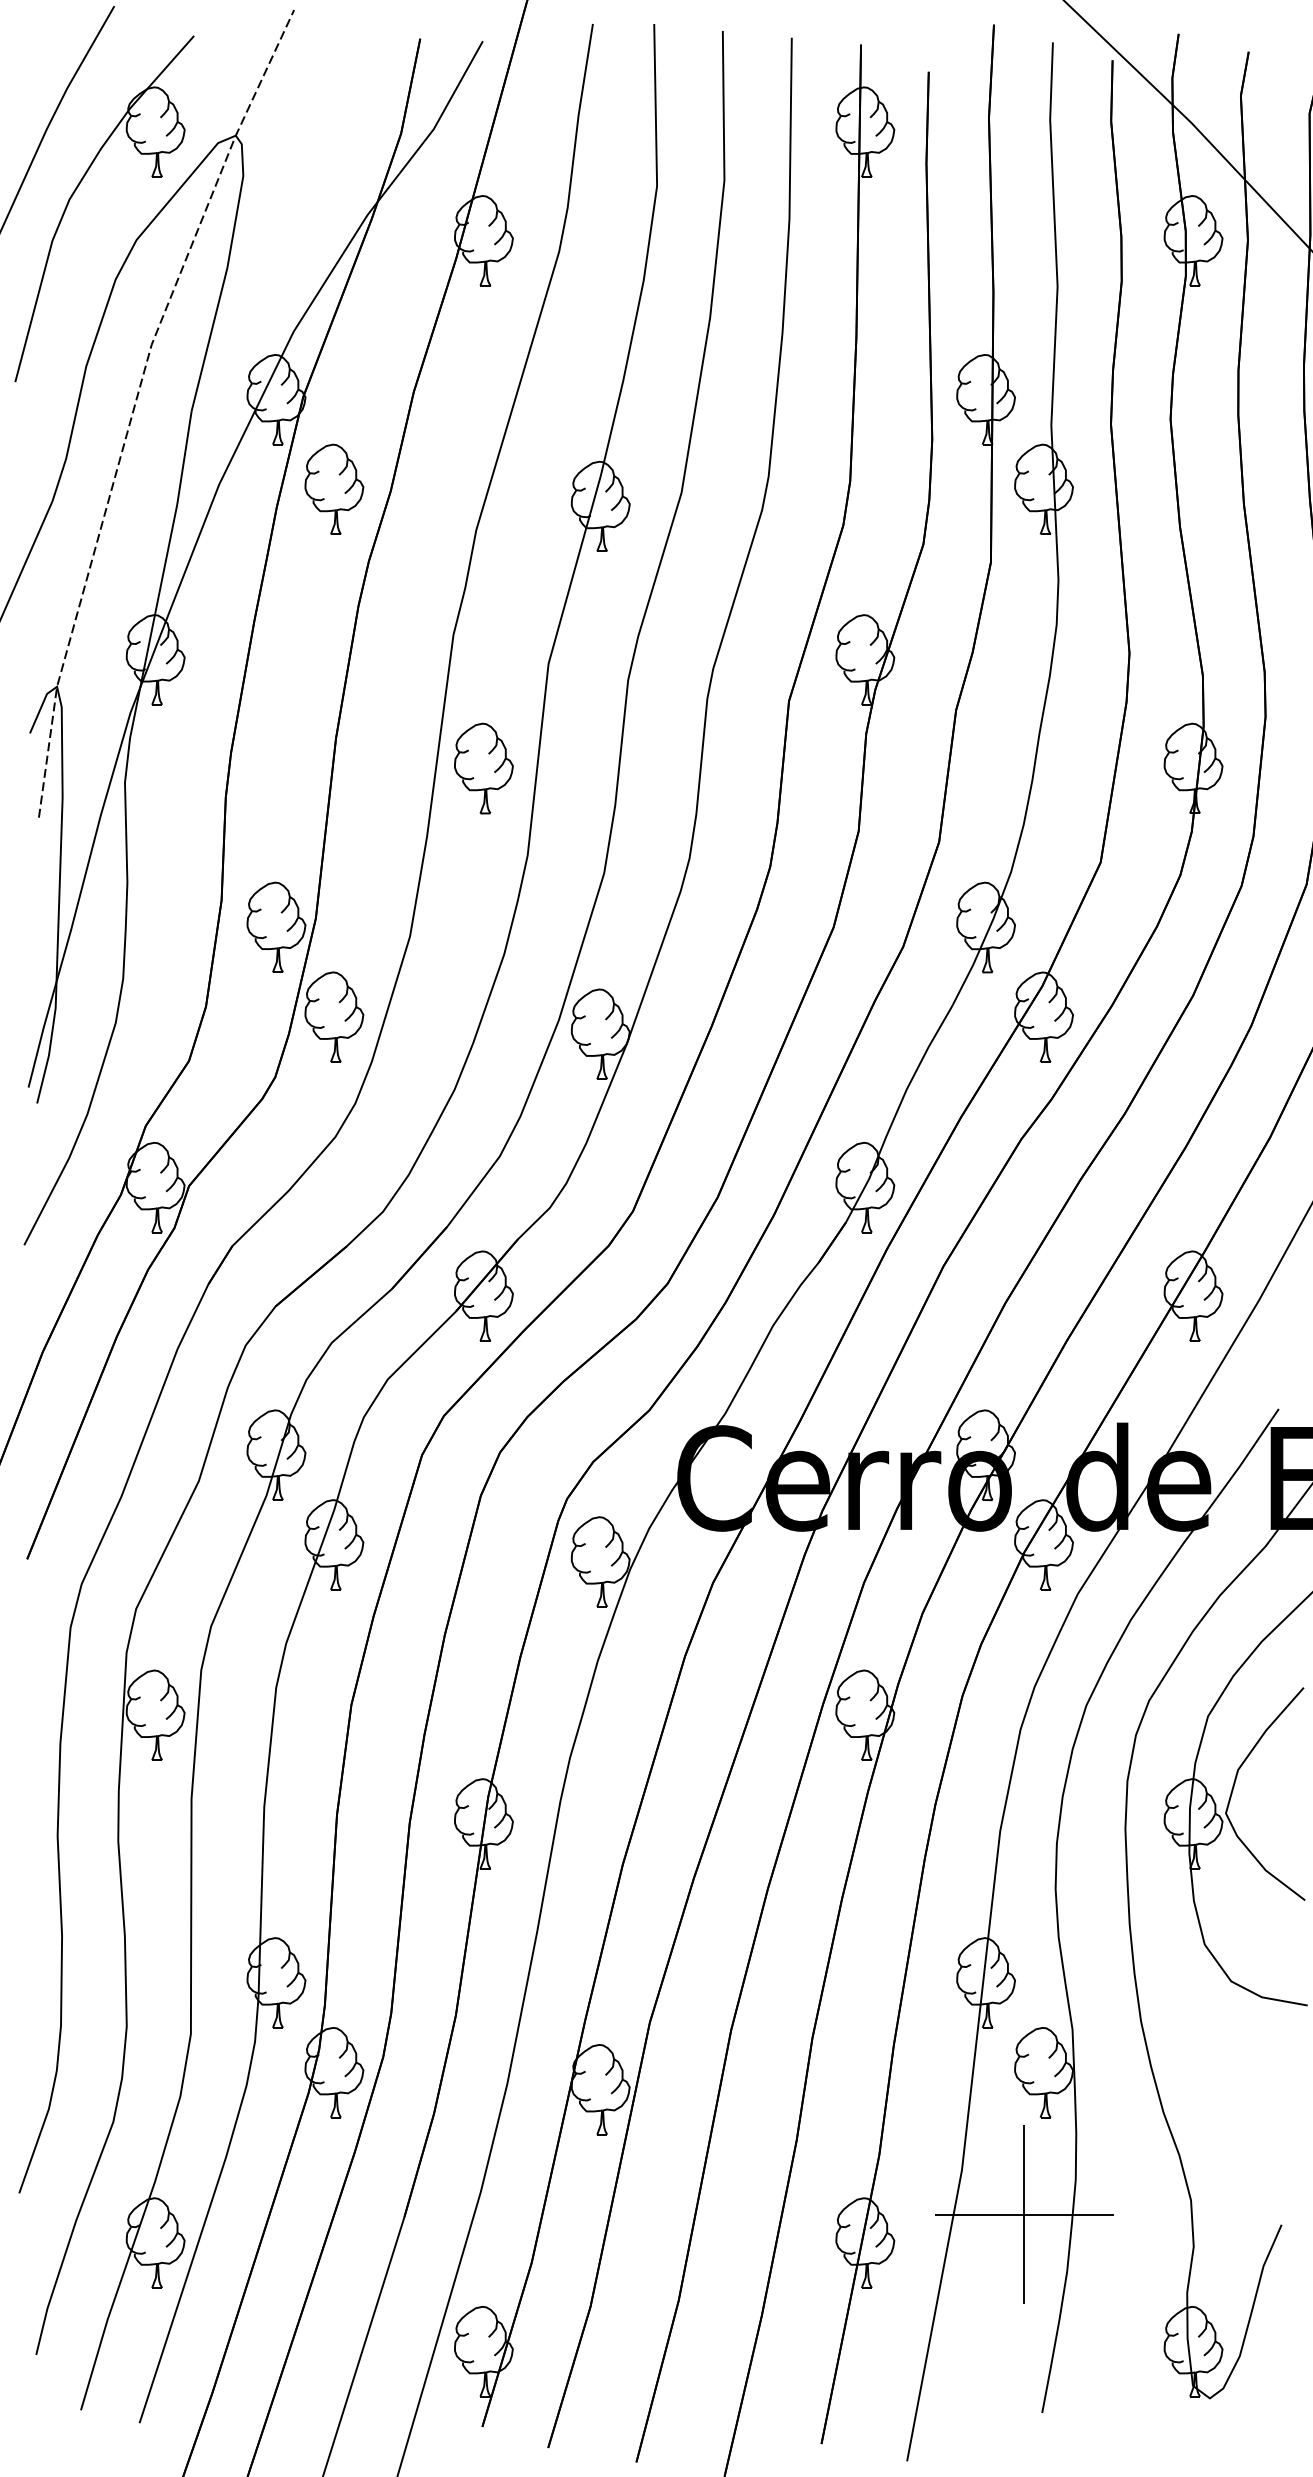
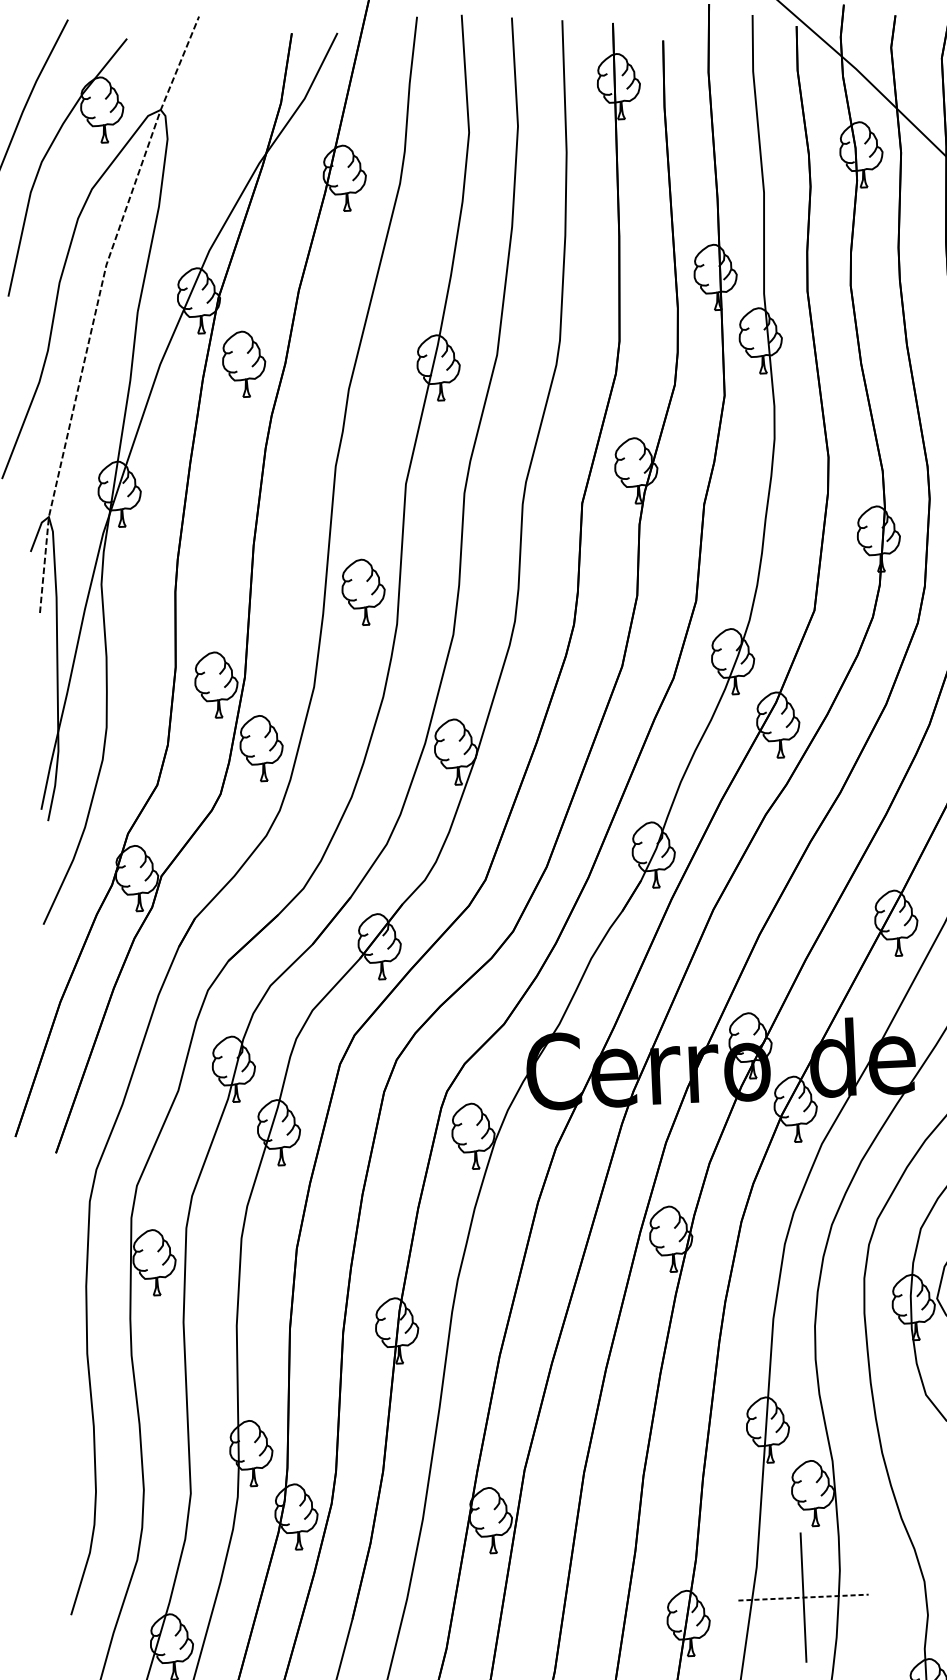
part: (483, 768) -> (363, 592), moved
line: (1024, 2214) -> (803, 1597), solid -> dashed

